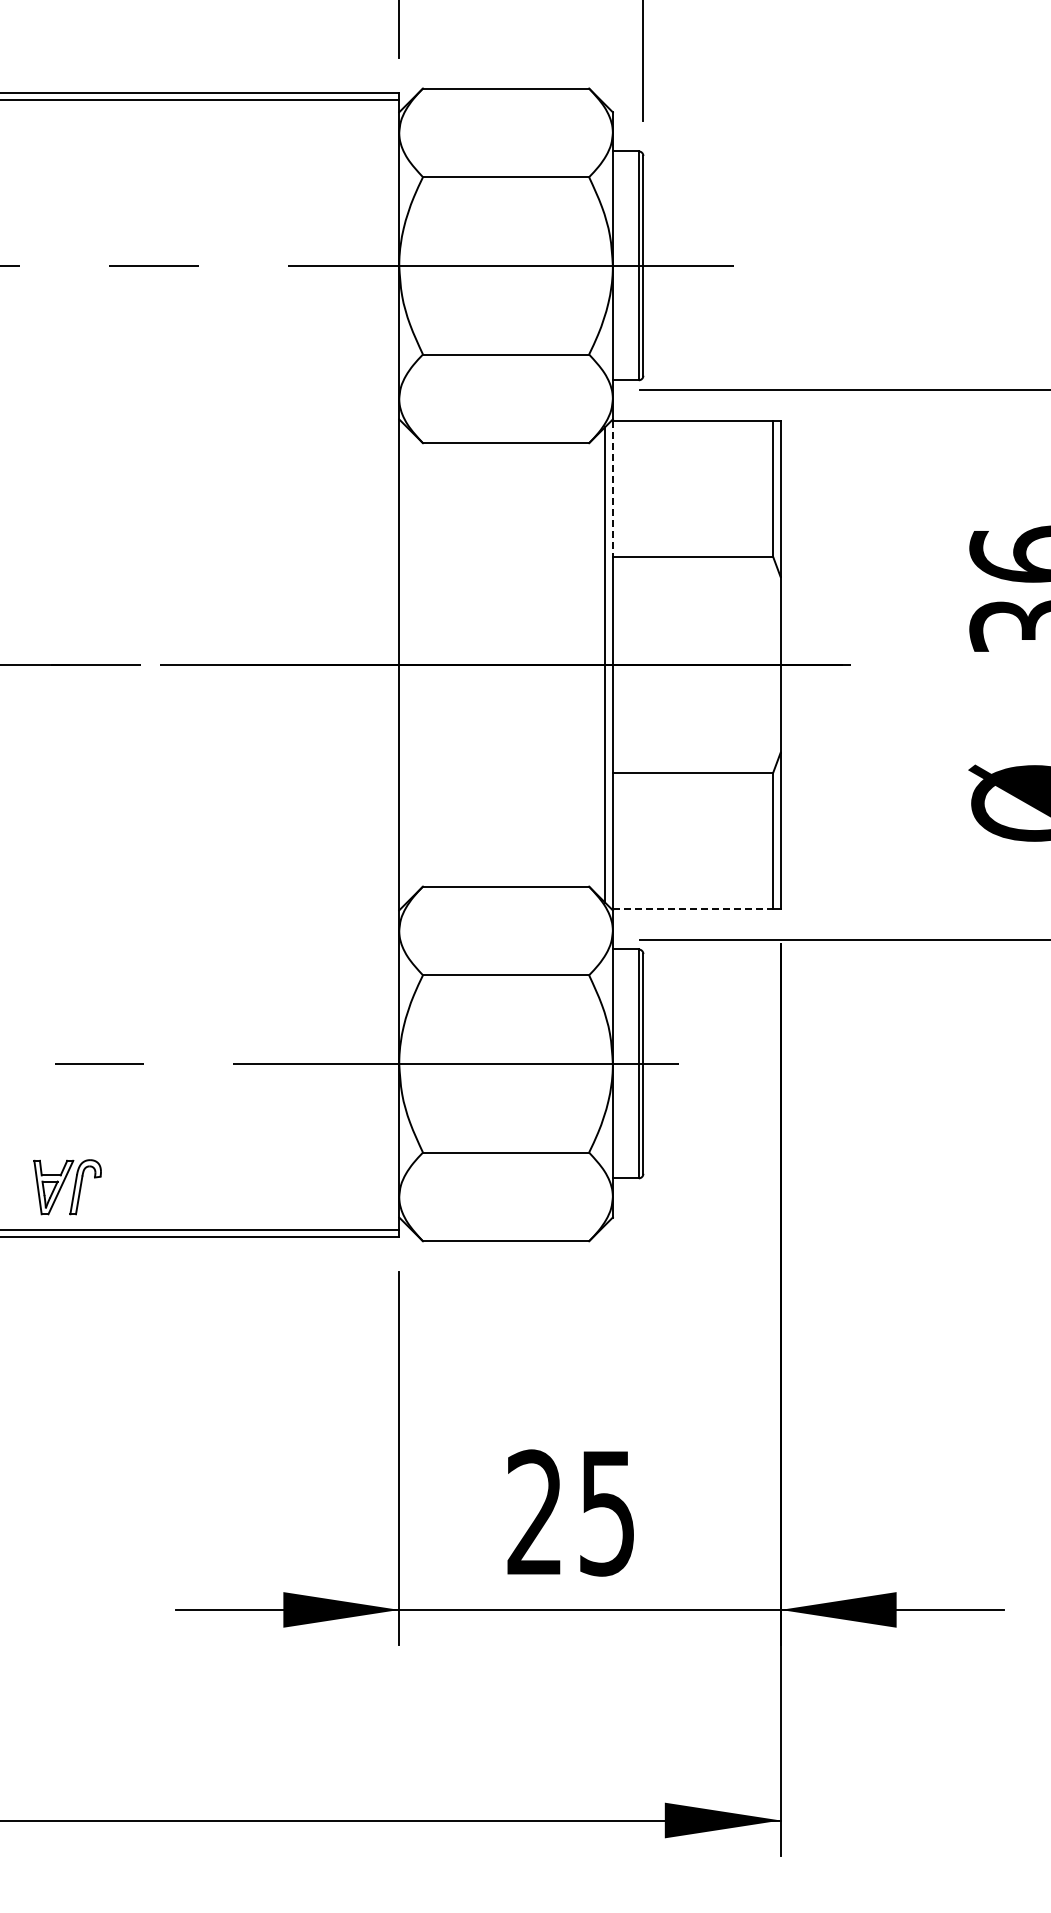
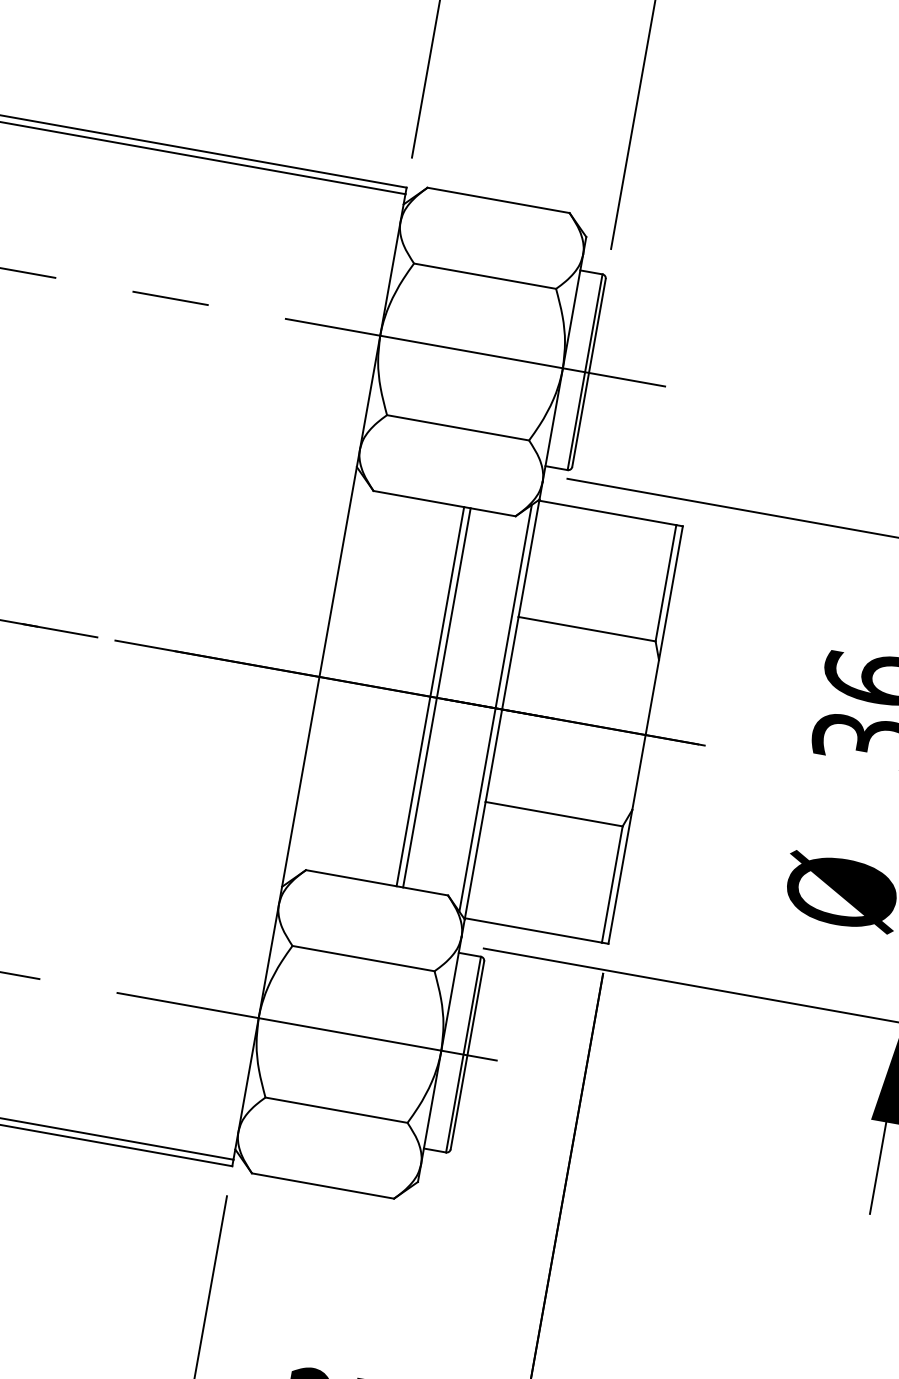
line: (612, 488) -> (528, 558), dashed -> solid
line: (528, 664) -> (430, 696), added
line: (536, 664) -> (436, 697), added
line: (693, 909) -> (533, 930), dashed -> solid

